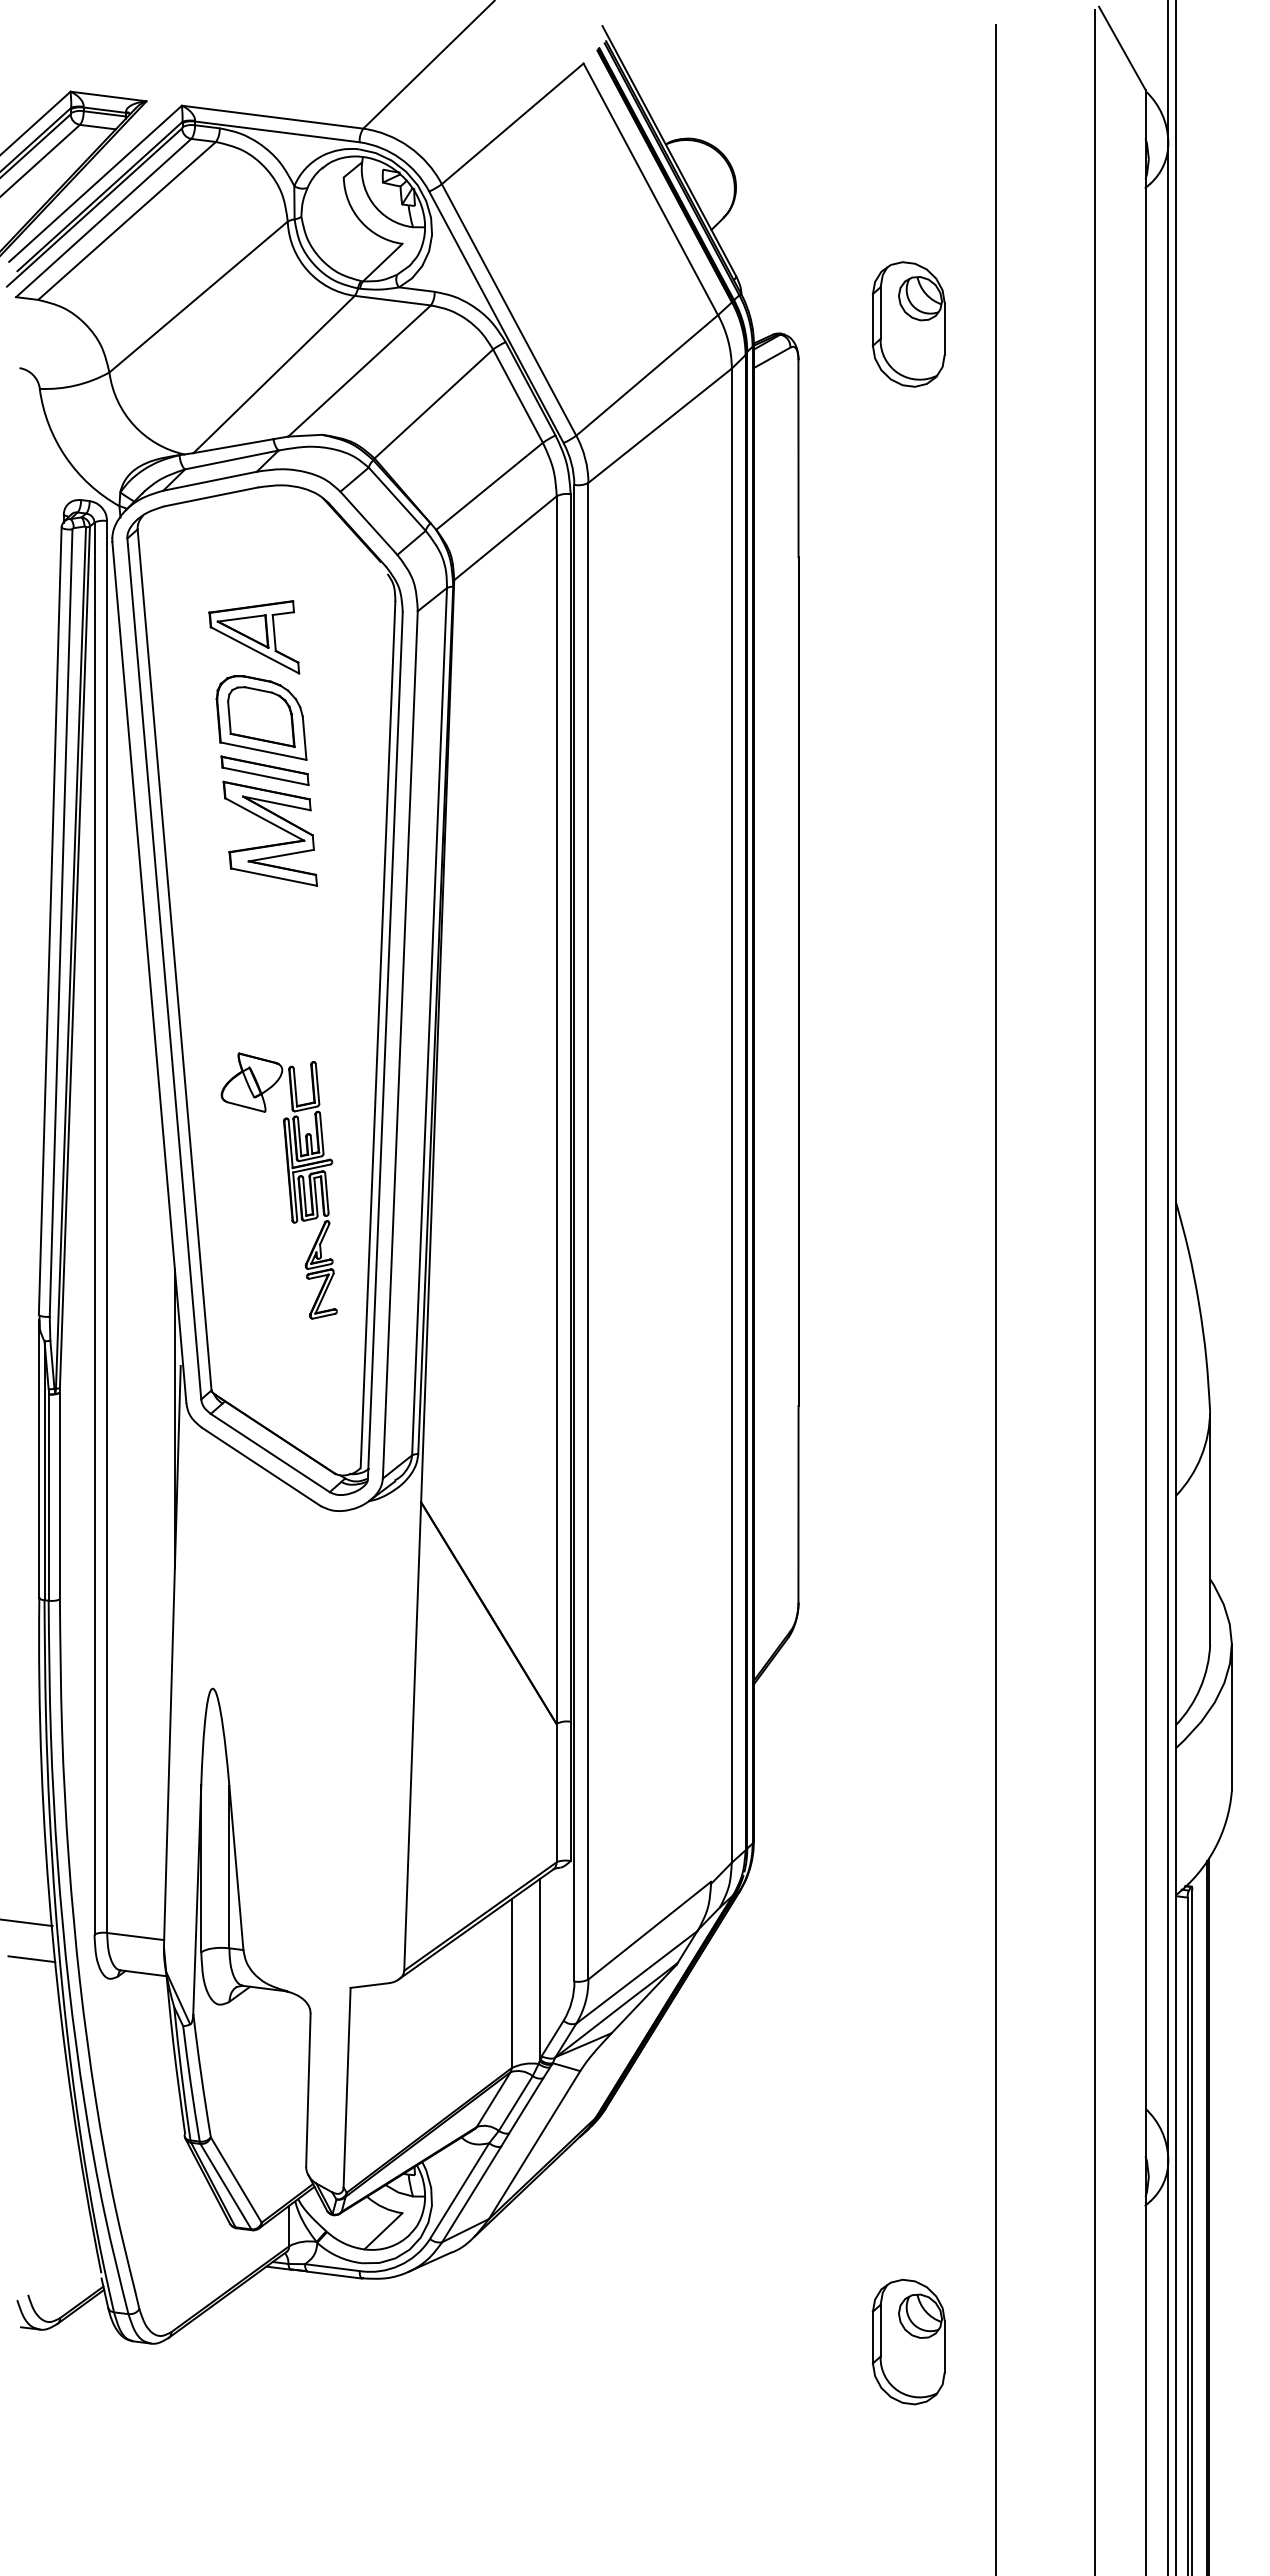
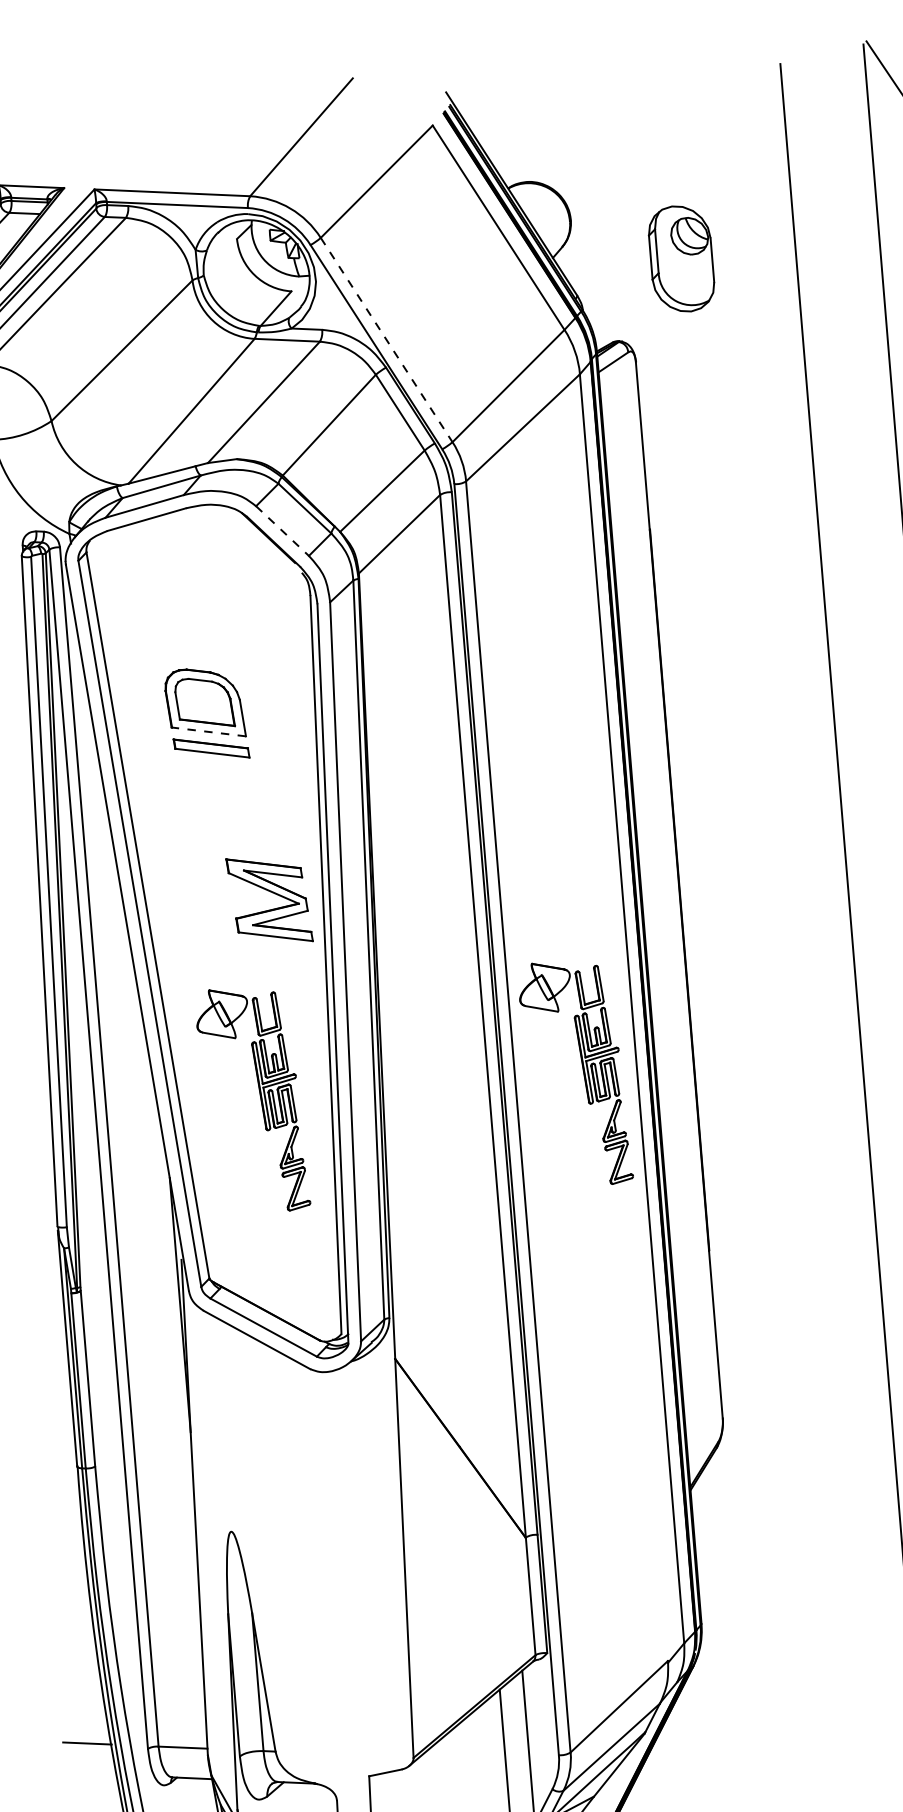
line: (509, 309) -> (386, 339), solid -> dashed
part: (908, 324) -> (681, 258), moved
line: (368, 523) -> (282, 531), solid -> dashed
part: (254, 637) -> (193, 636), removed
line: (263, 751) -> (208, 732), solid -> dashed
part: (273, 825) -> (271, 892), moved
part: (668, 1185) -> (583, 1072), added
line: (31, 1959) -> (96, 1774), removed

